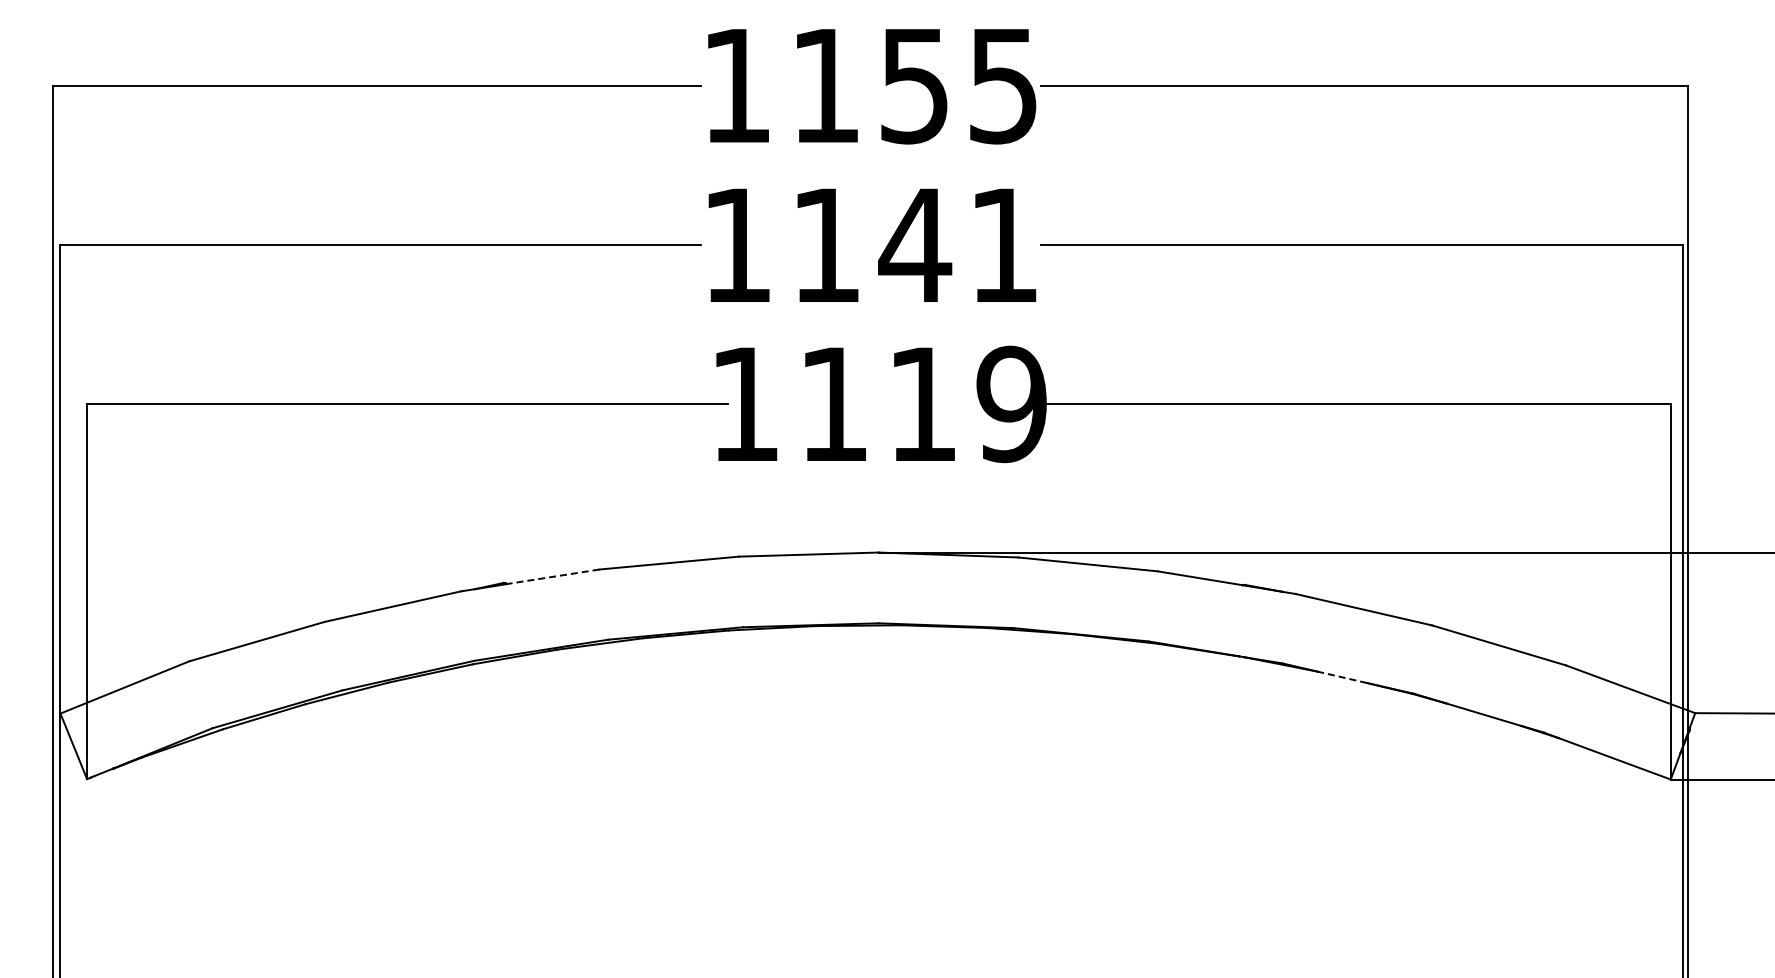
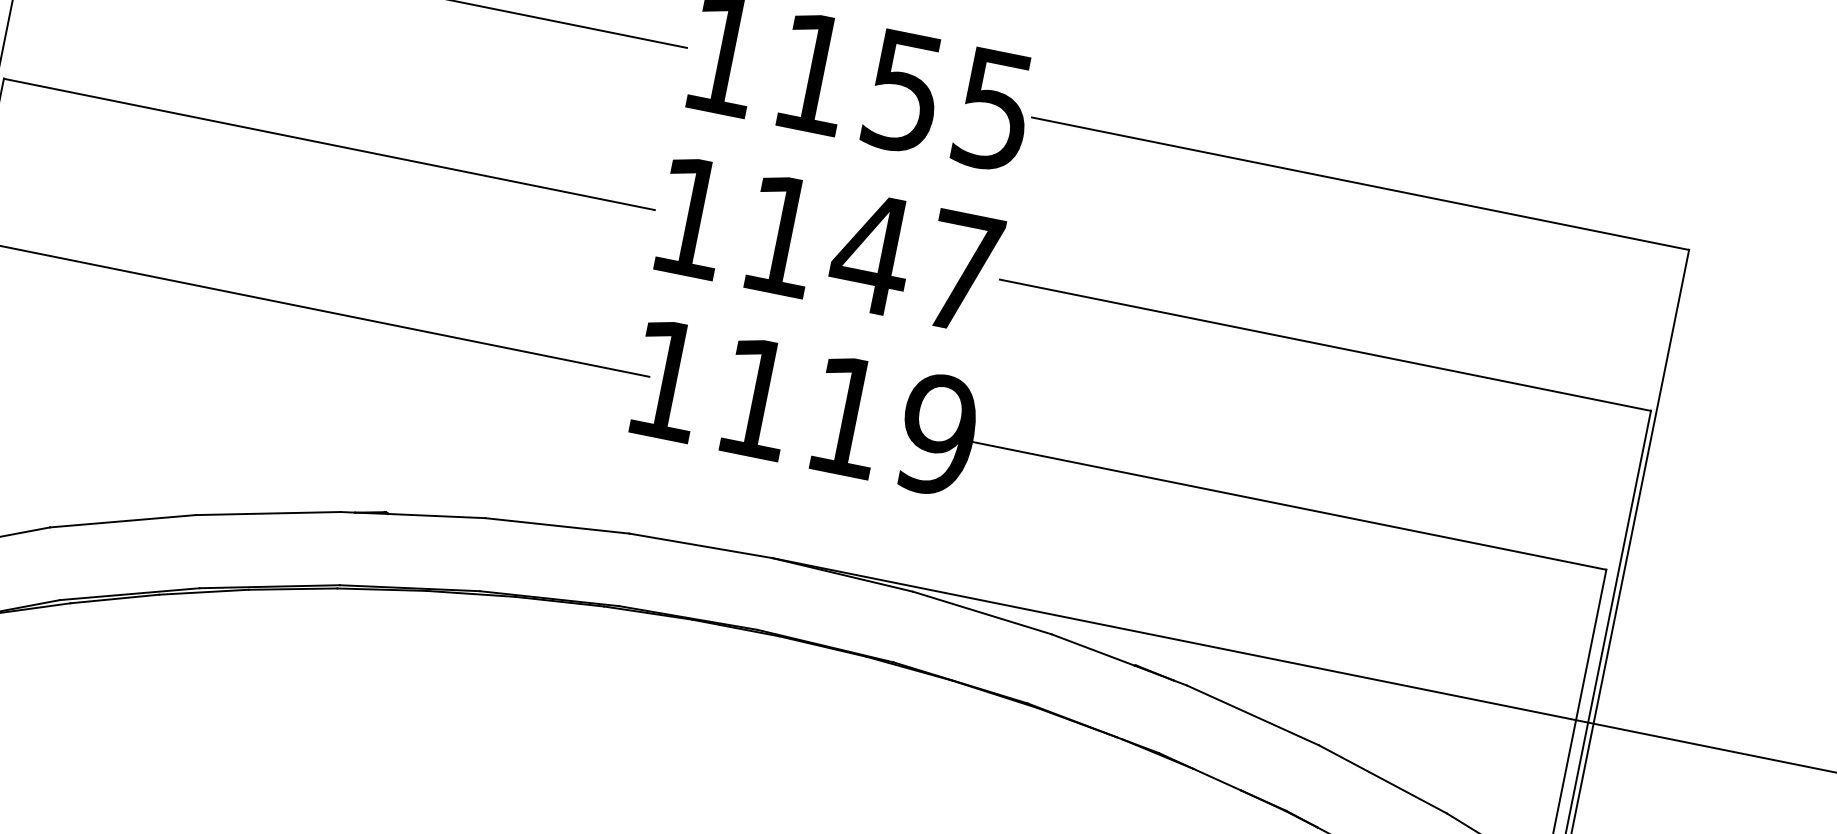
text: (1003, 244) -> (961, 270), 1141 -> 1147
line: (553, 576) -> (437, 515), dashed -> solid
line: (1341, 677) -> (1216, 779), dashed -> solid

